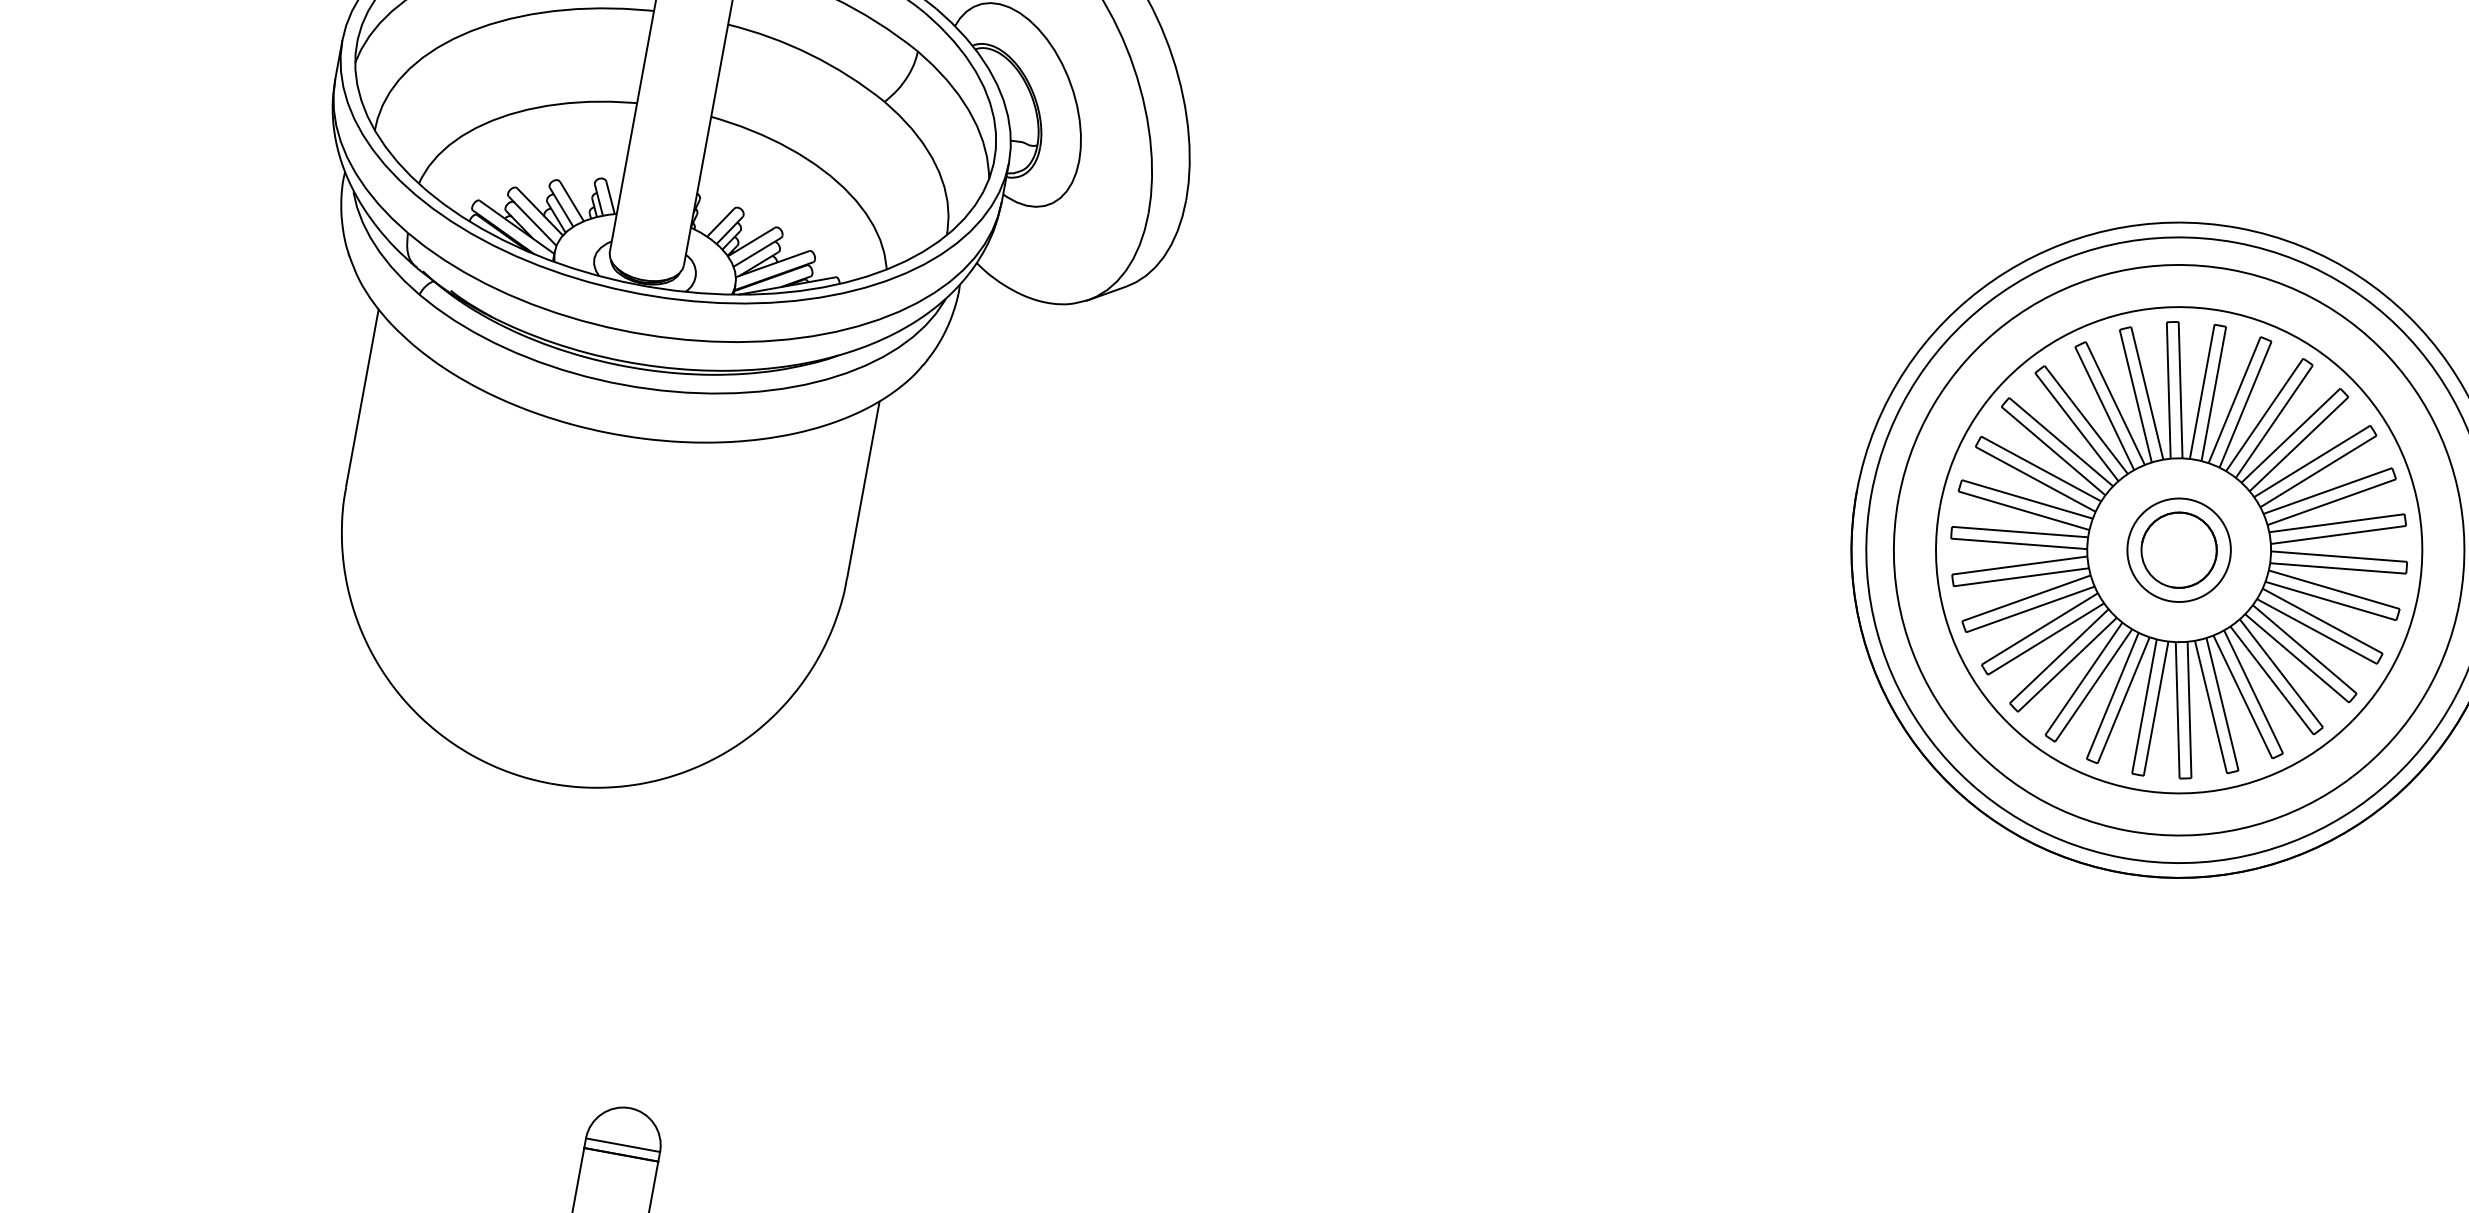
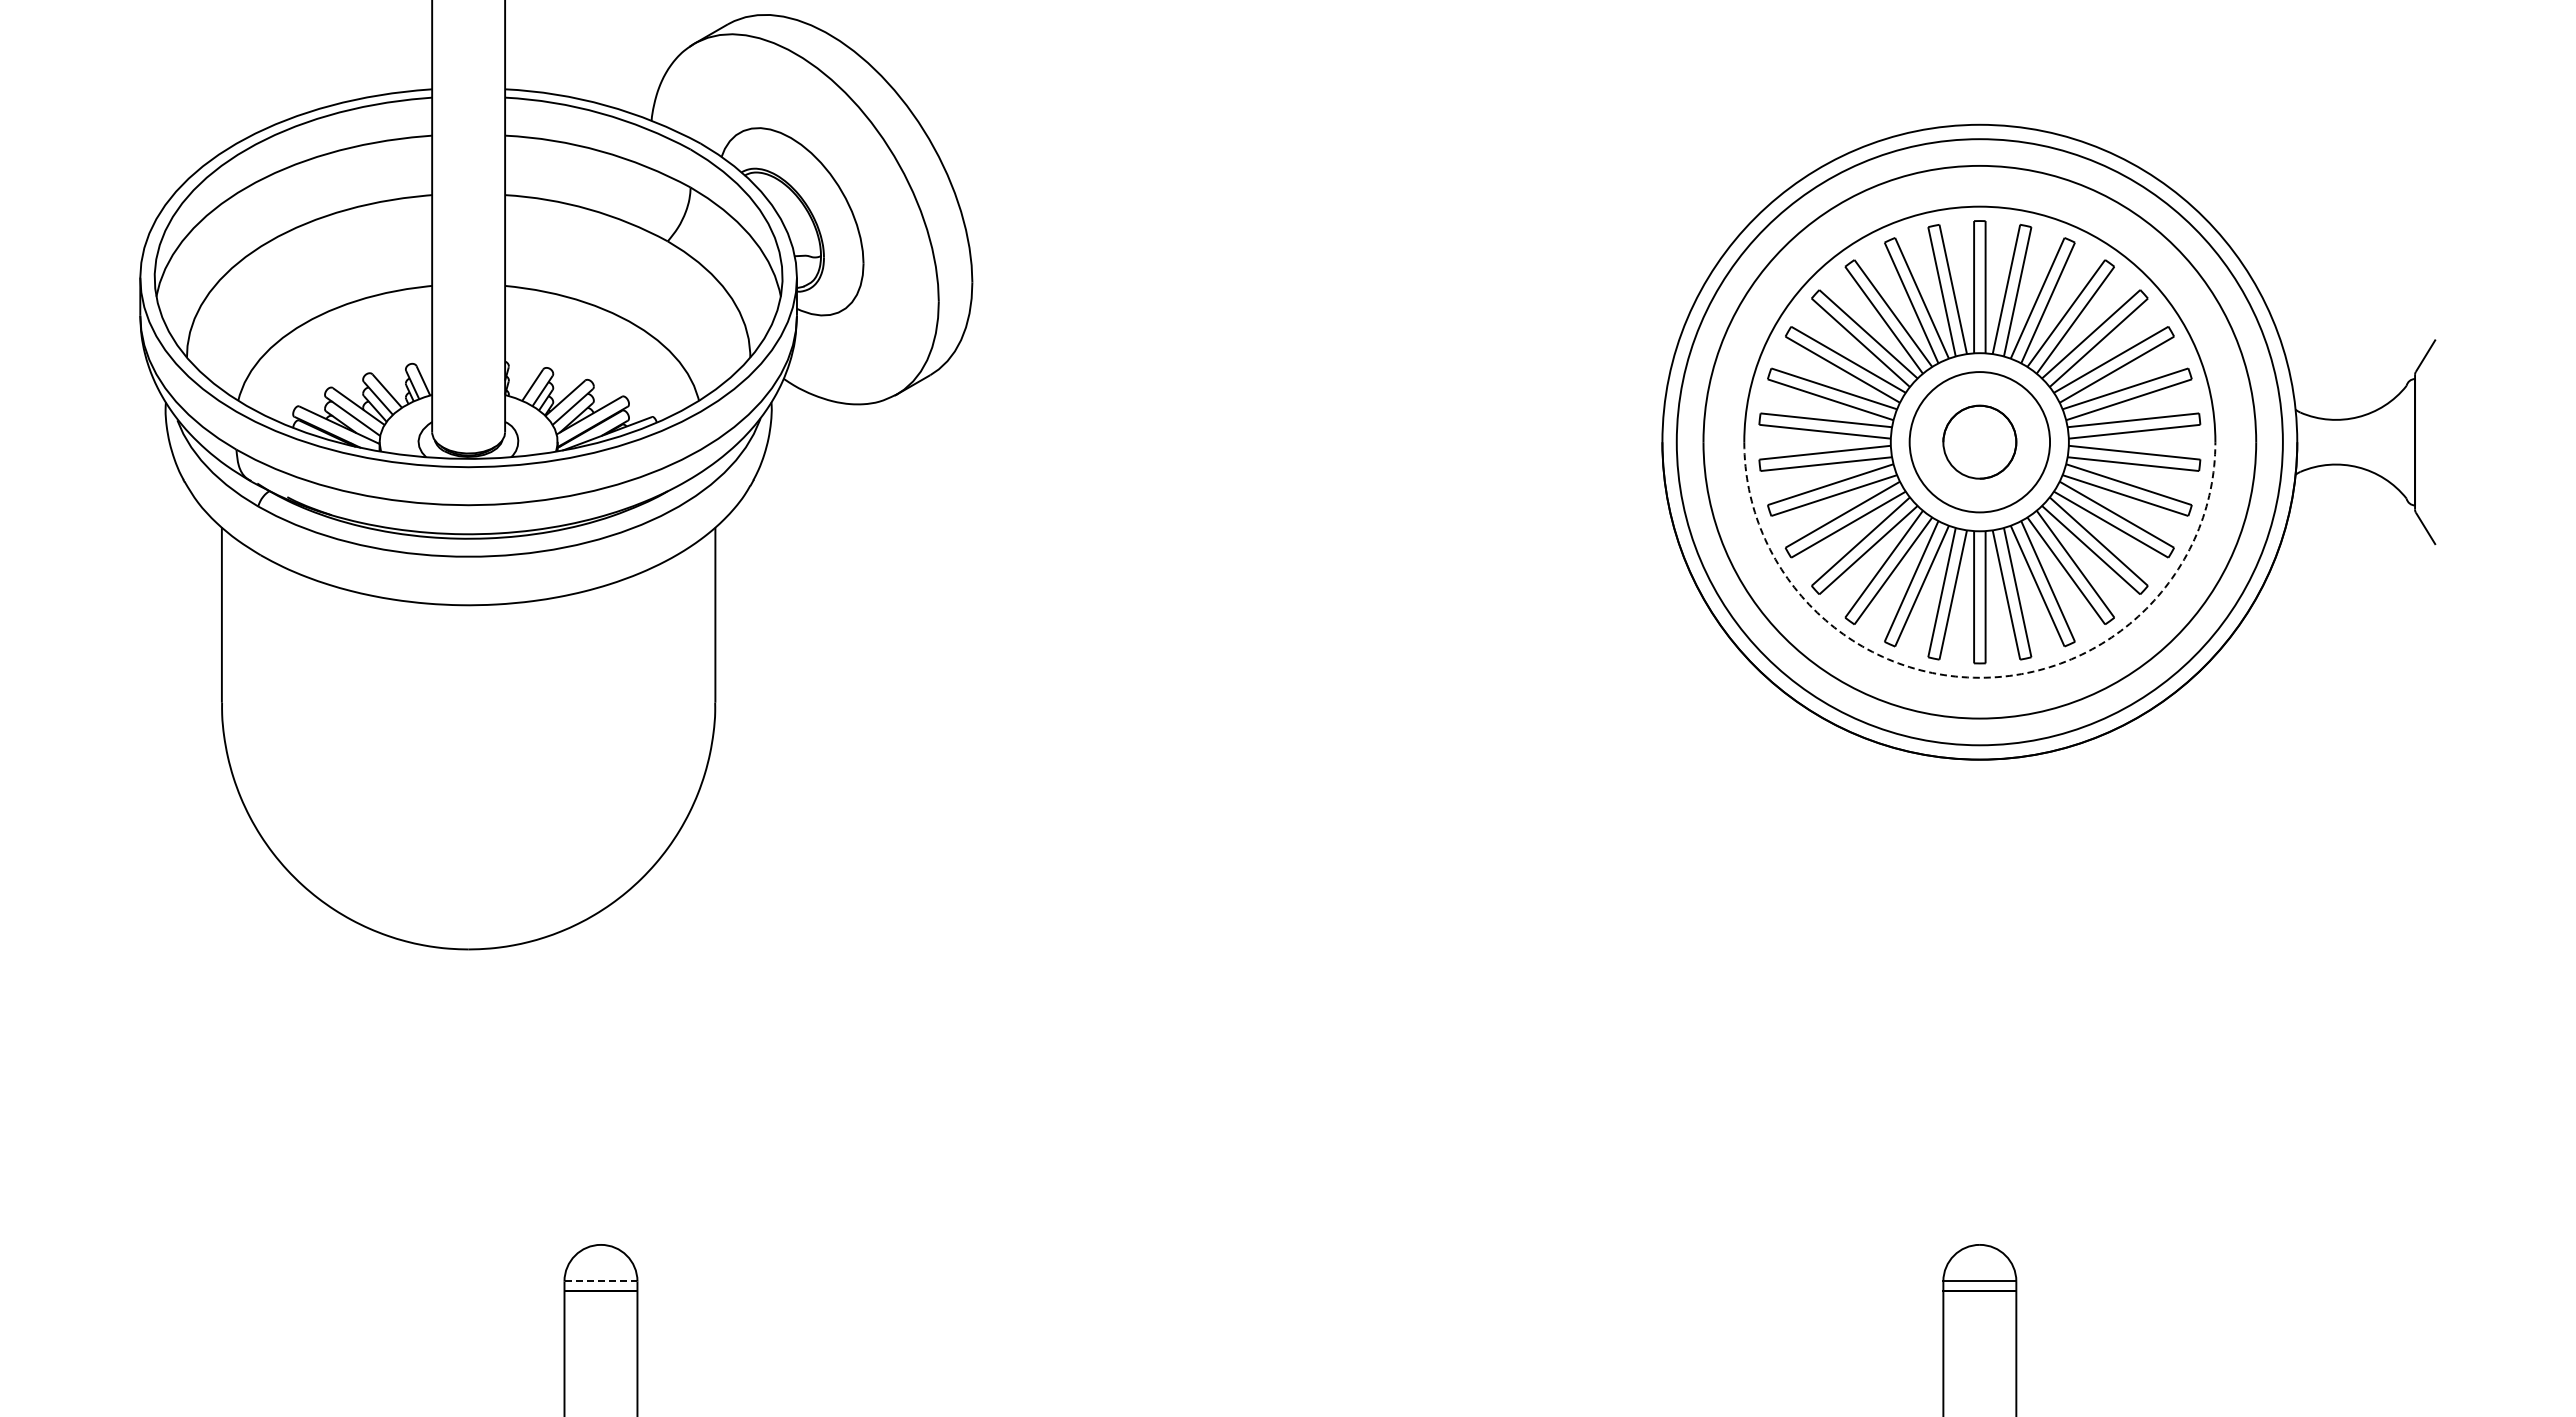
circle: (2178, 550) -> (1979, 442), size x1.4
arc: (2134, 789) -> (1979, 677), solid -> dashed
line: (623, 1145) -> (601, 1281), solid -> dashed

